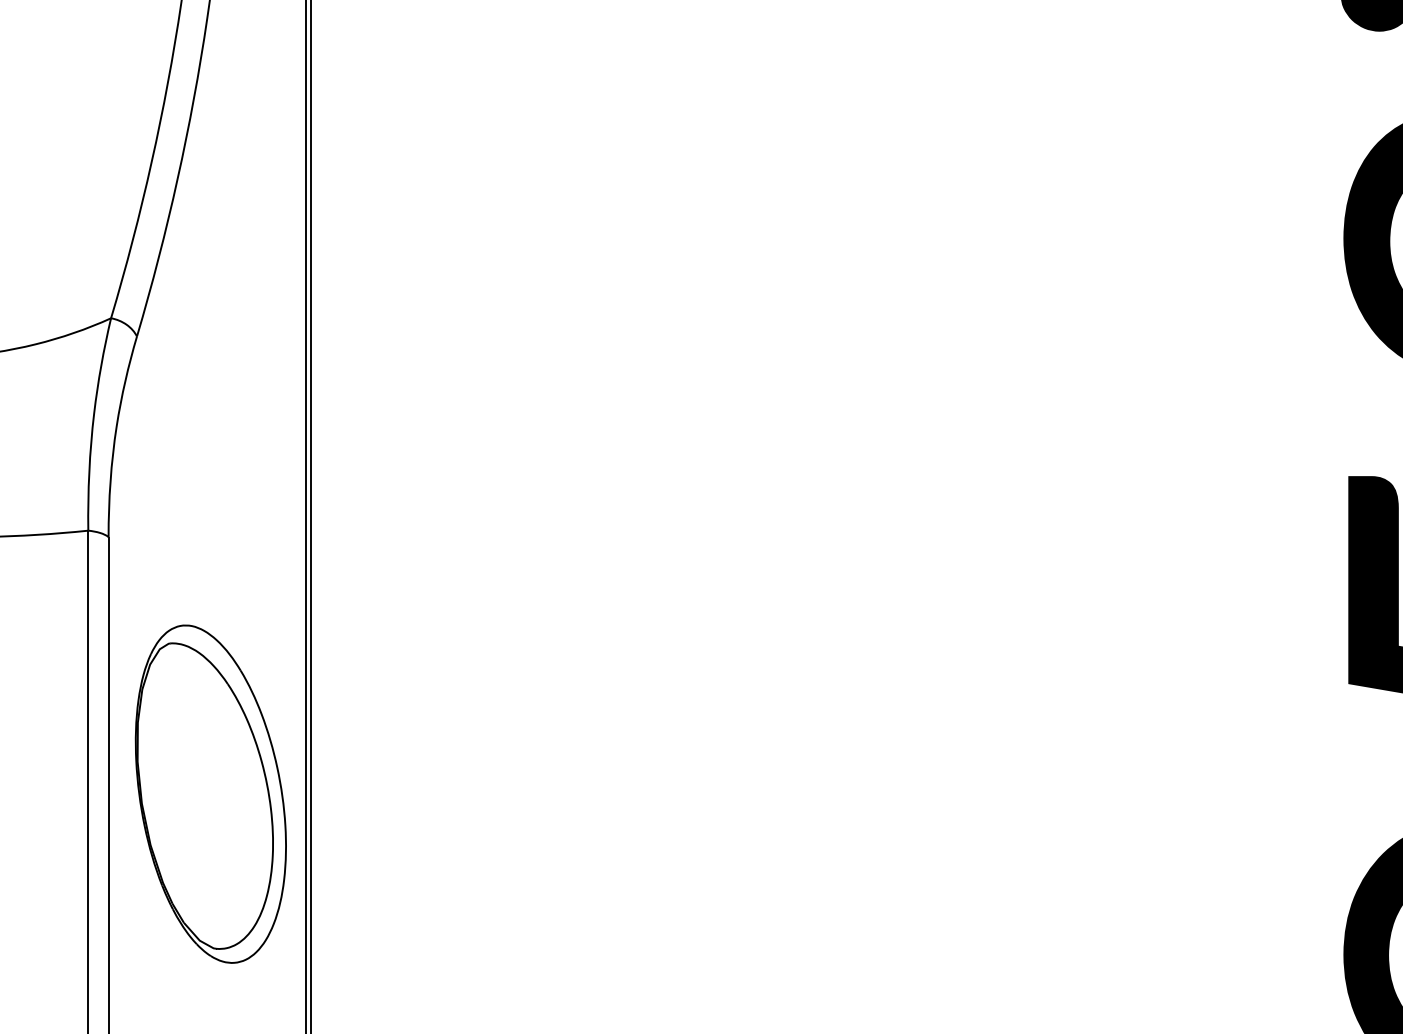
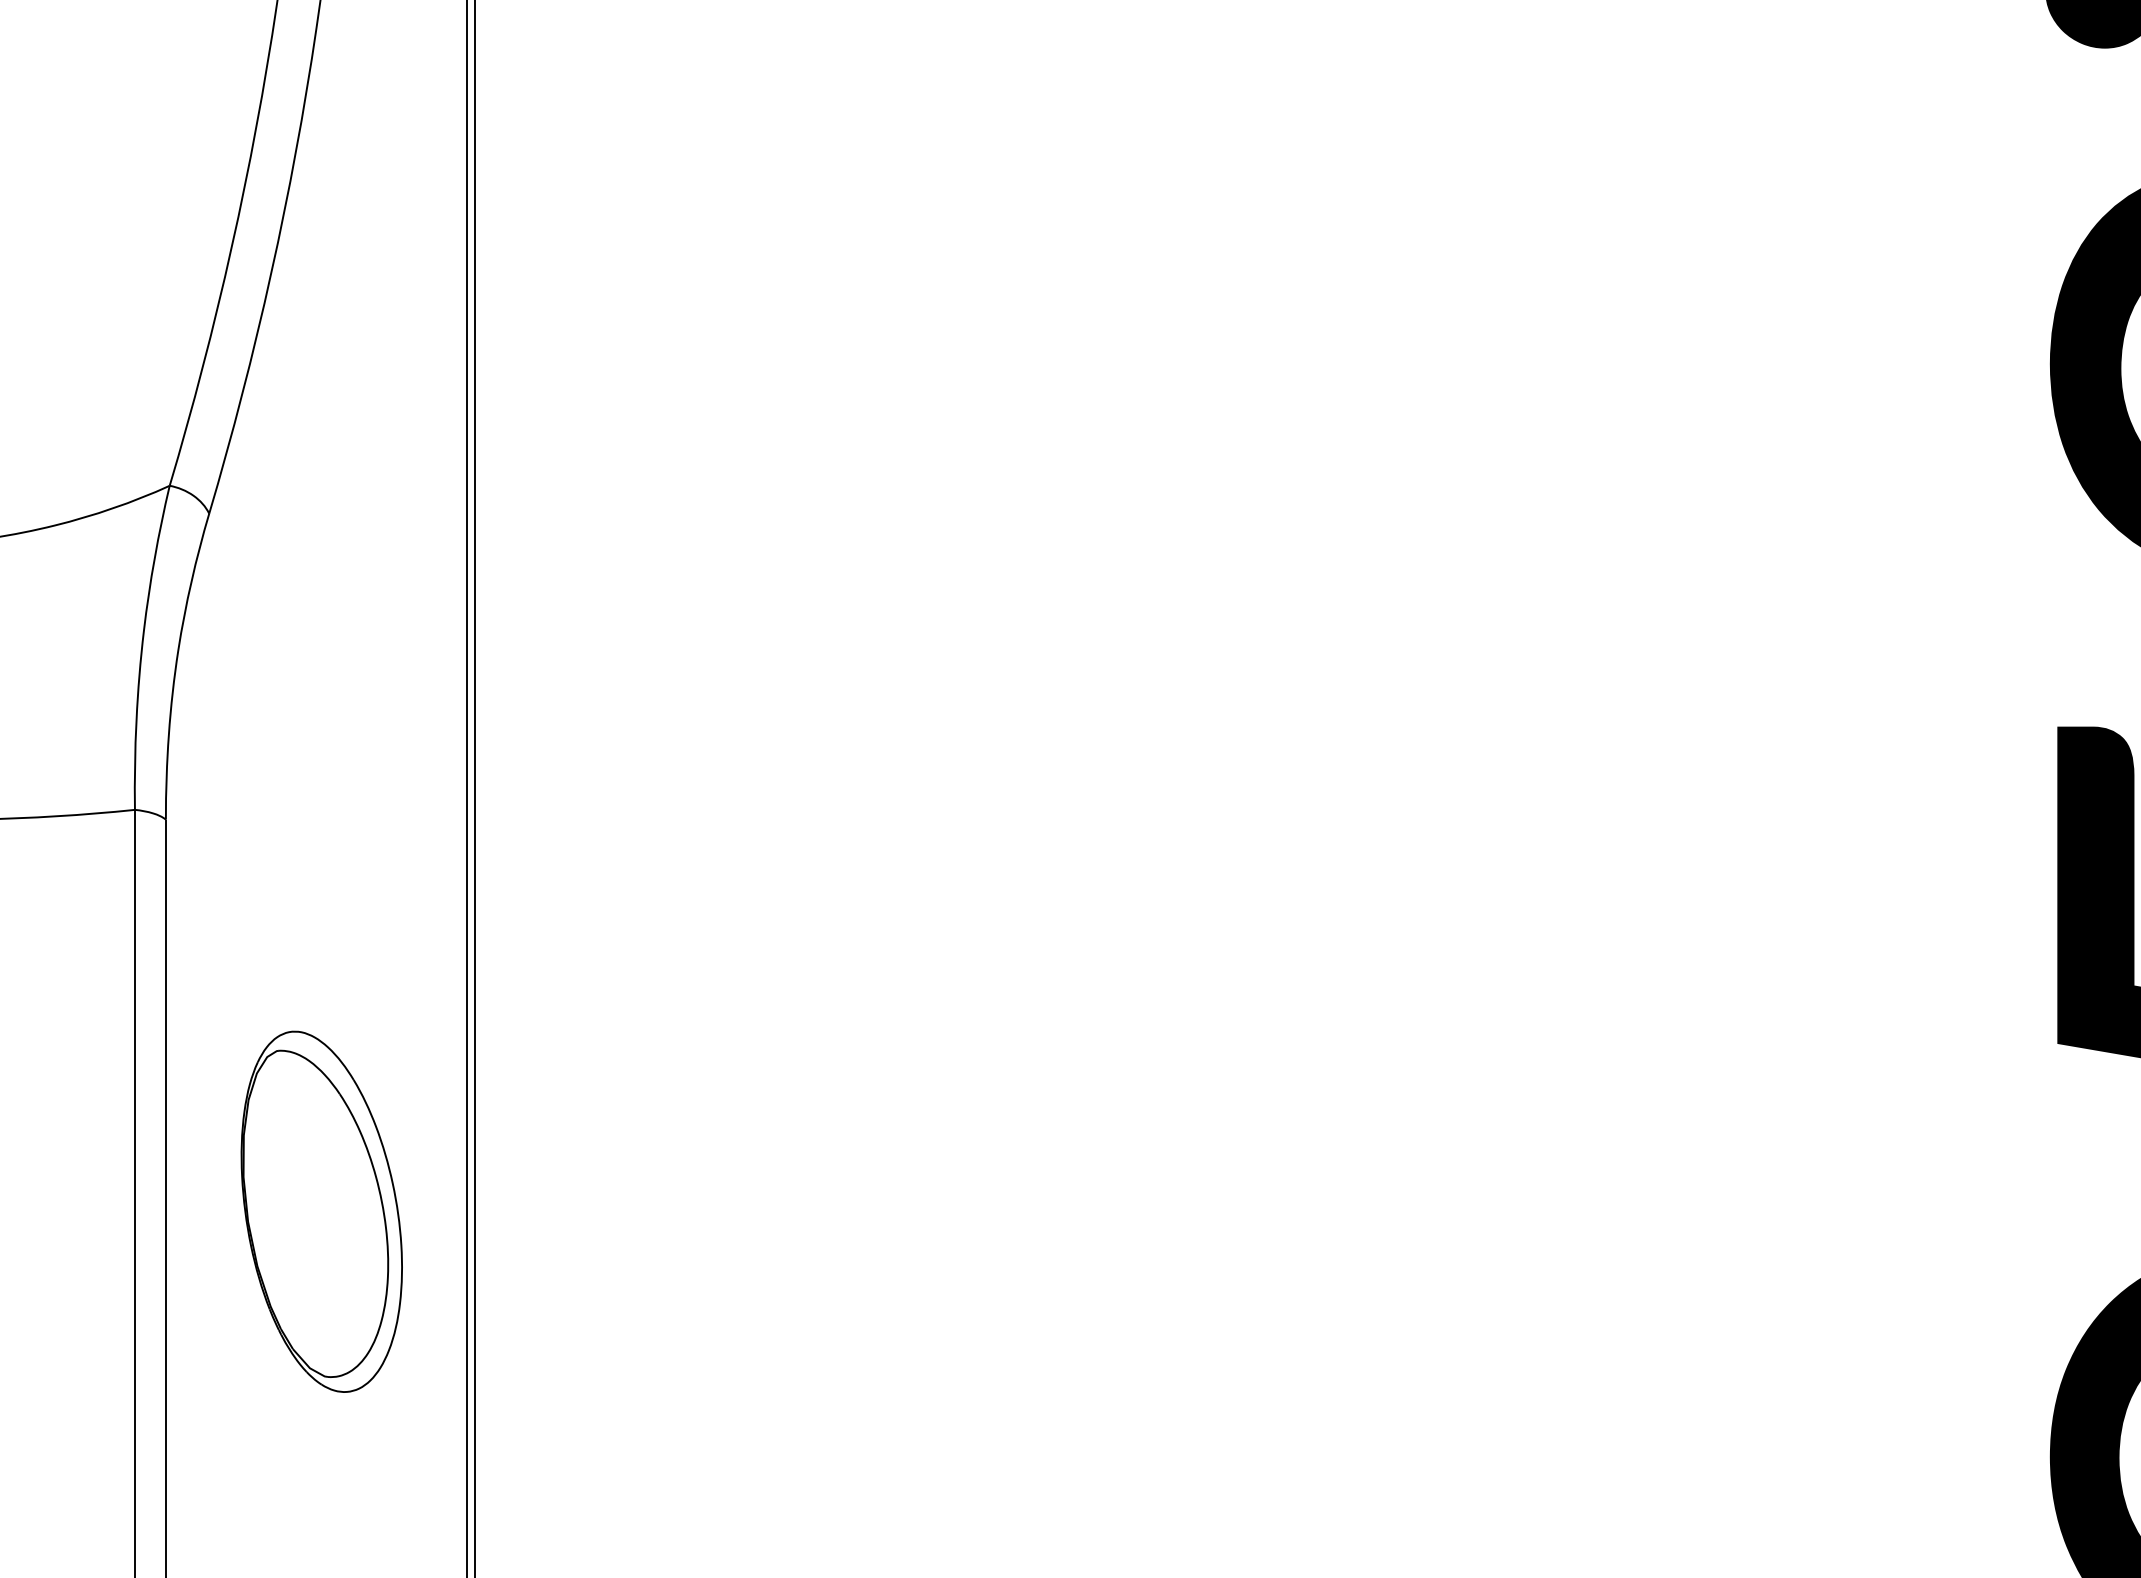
part: (210, 793) -> (321, 1210), size x0.7

